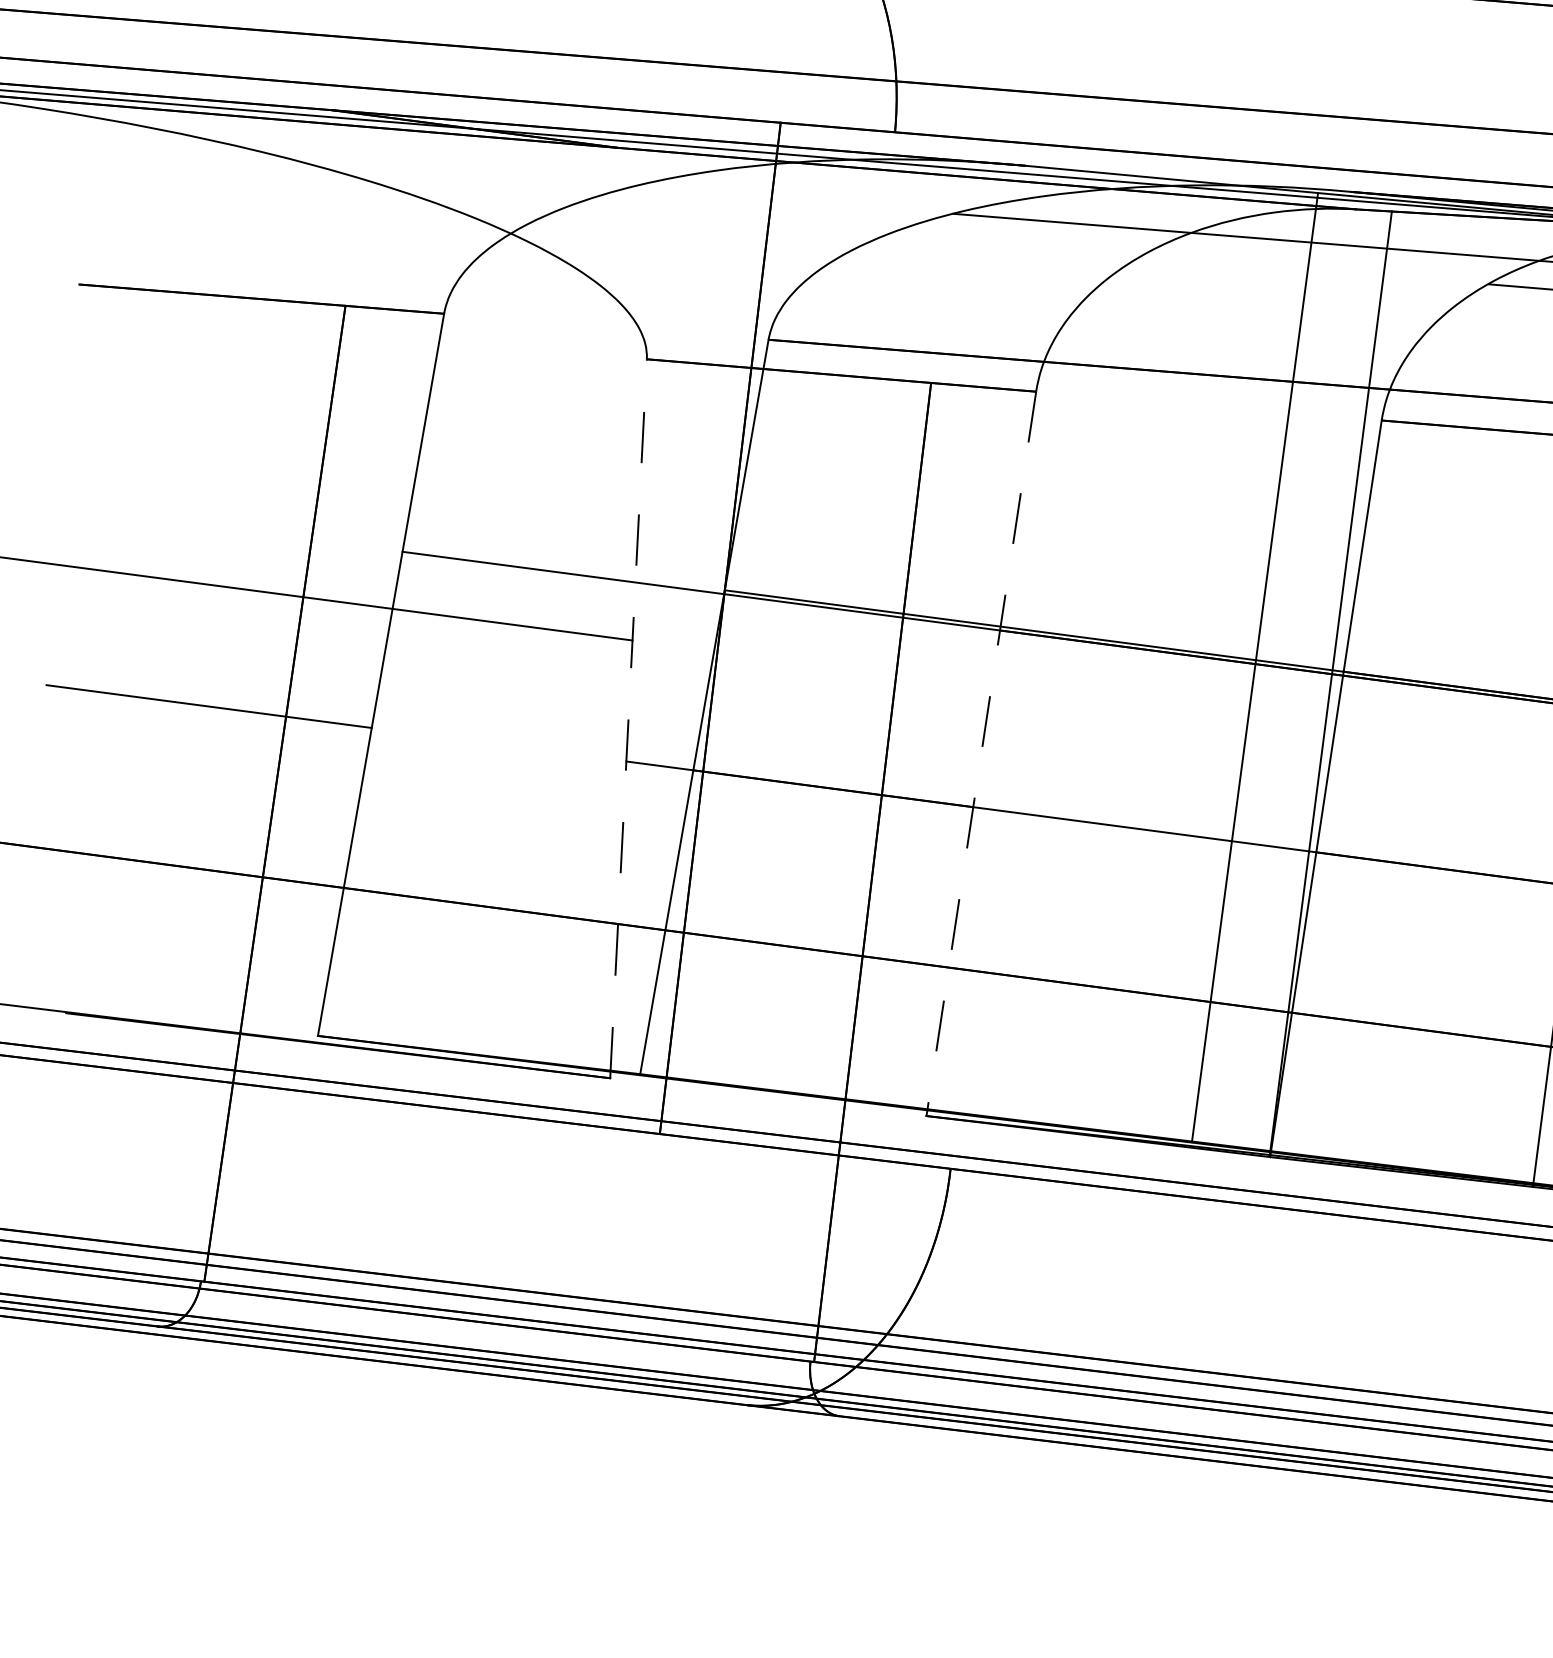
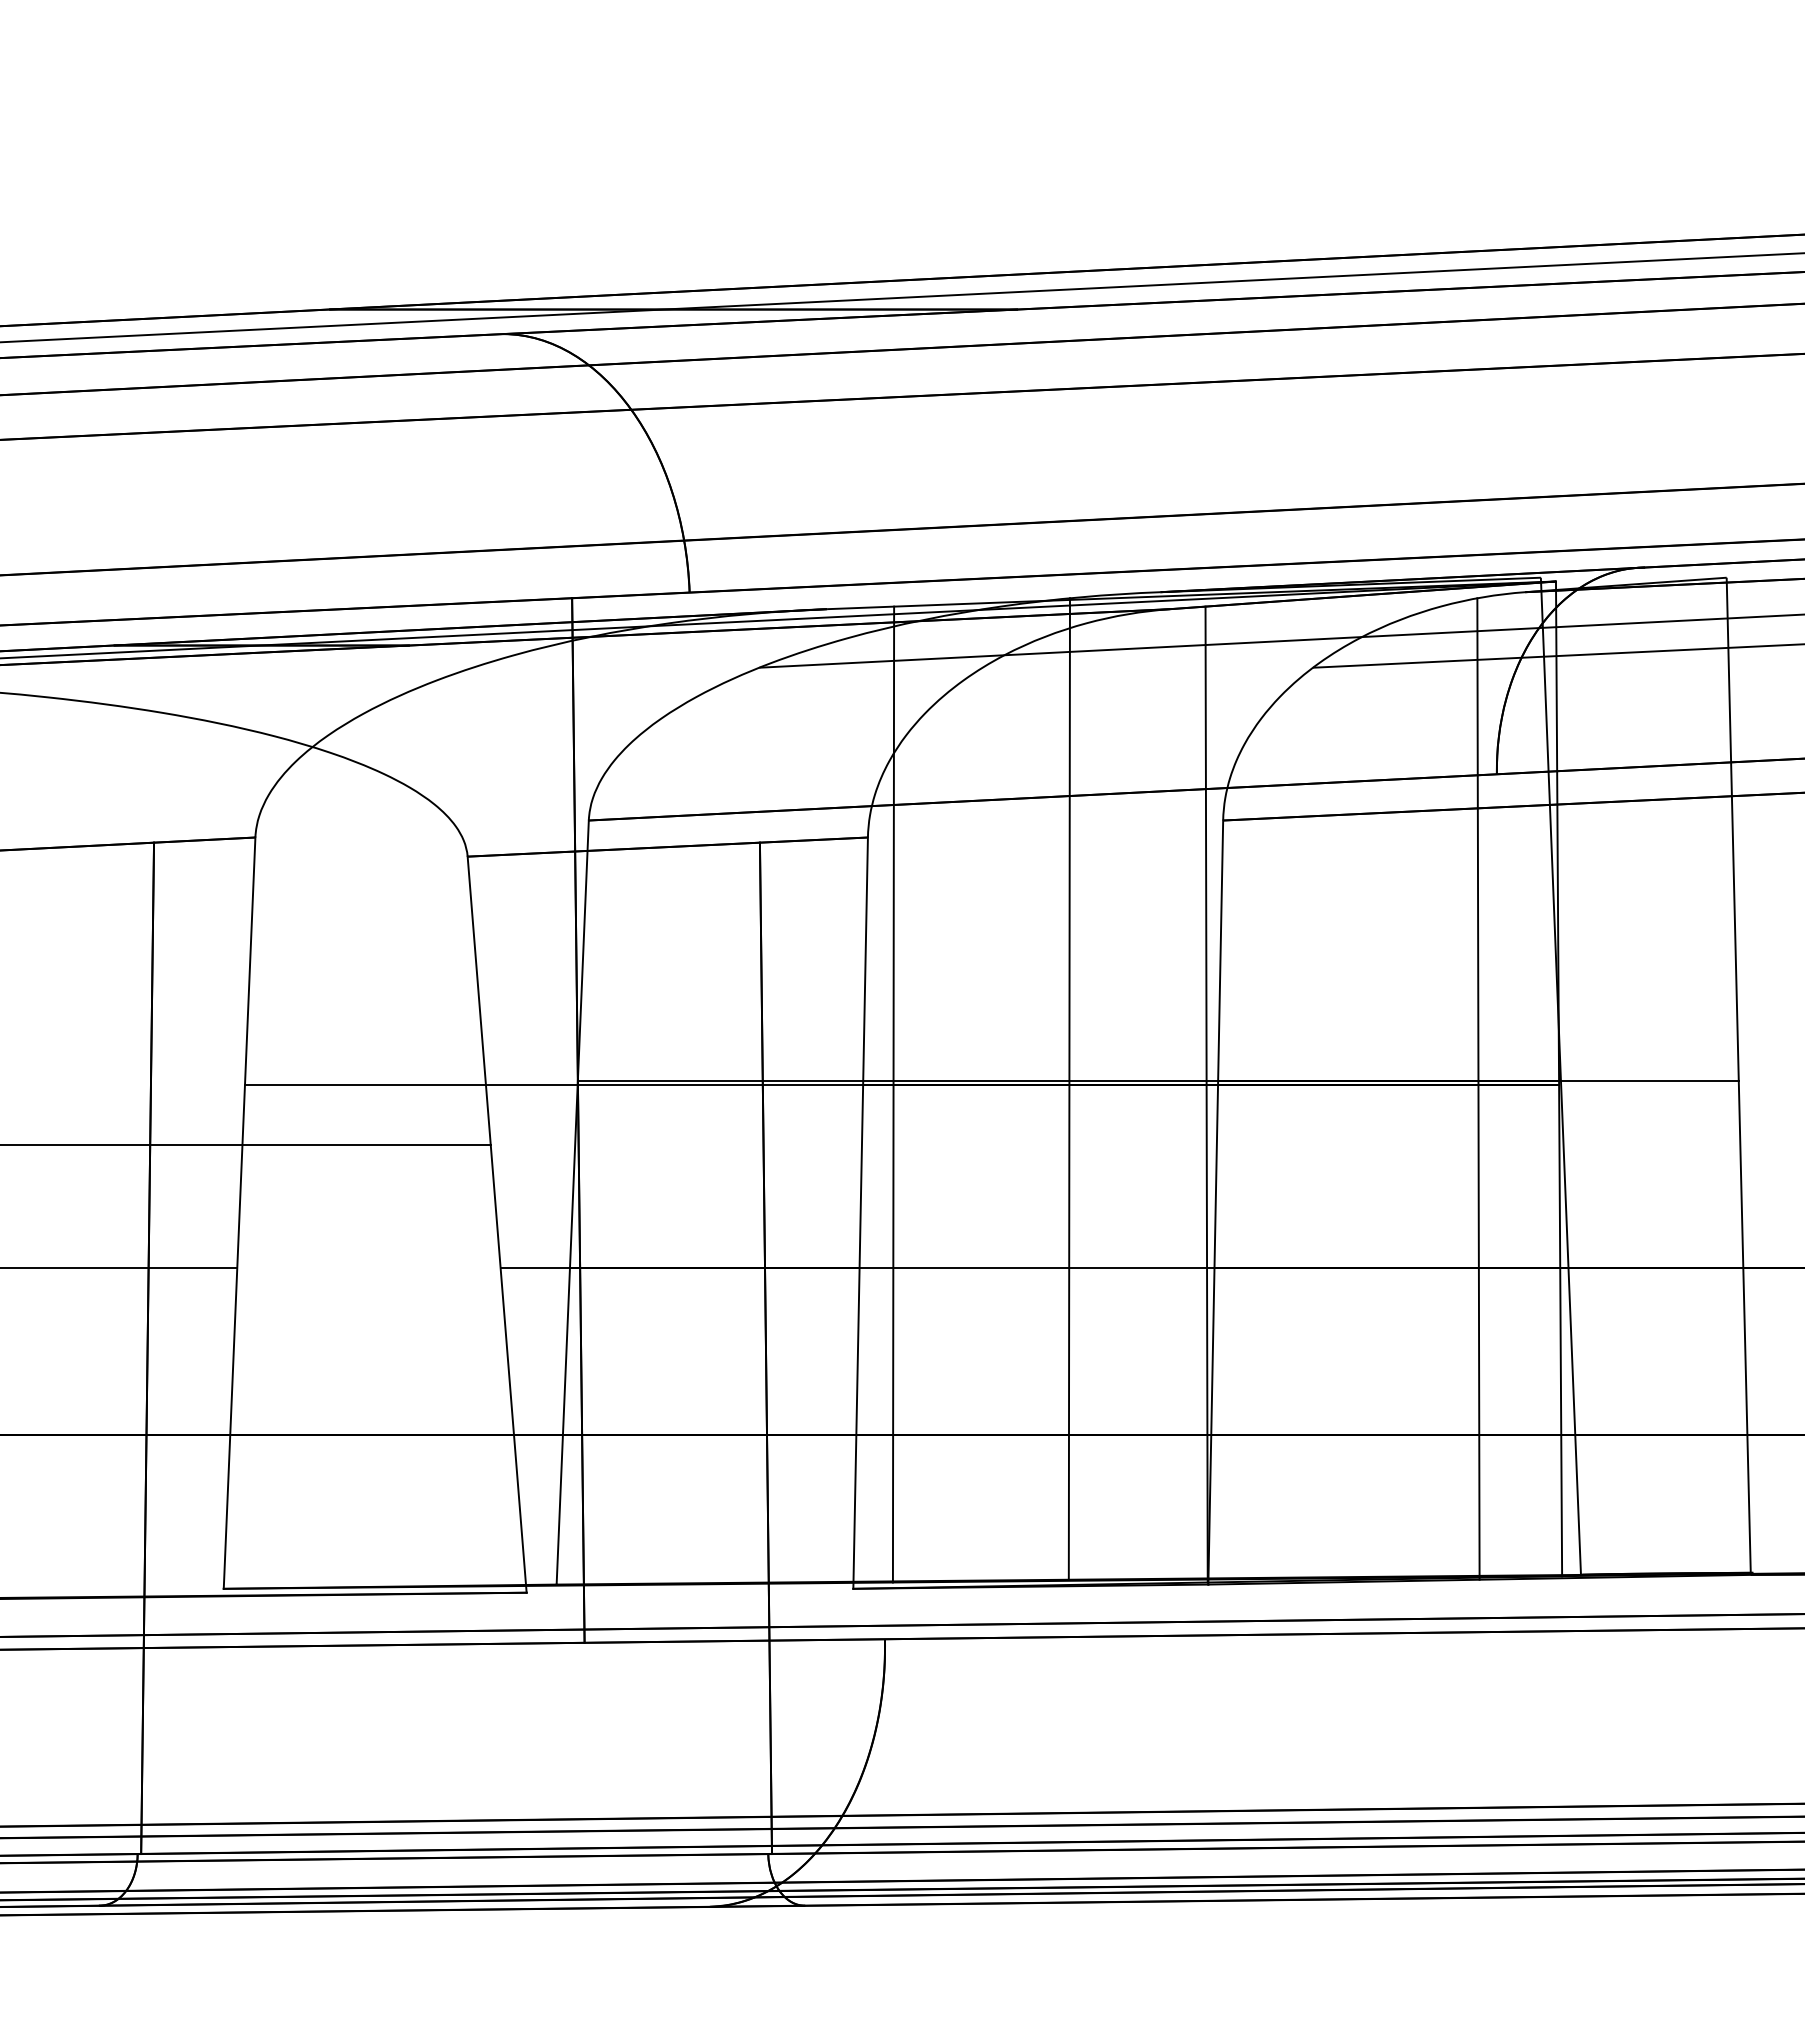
line: (1028, 643) -> (893, 1094), added
line: (1254, 667) -> (1068, 1088), moved
line: (628, 718) -> (497, 1224), dashed -> solid
line: (981, 754) -> (860, 1213), dashed -> solid

